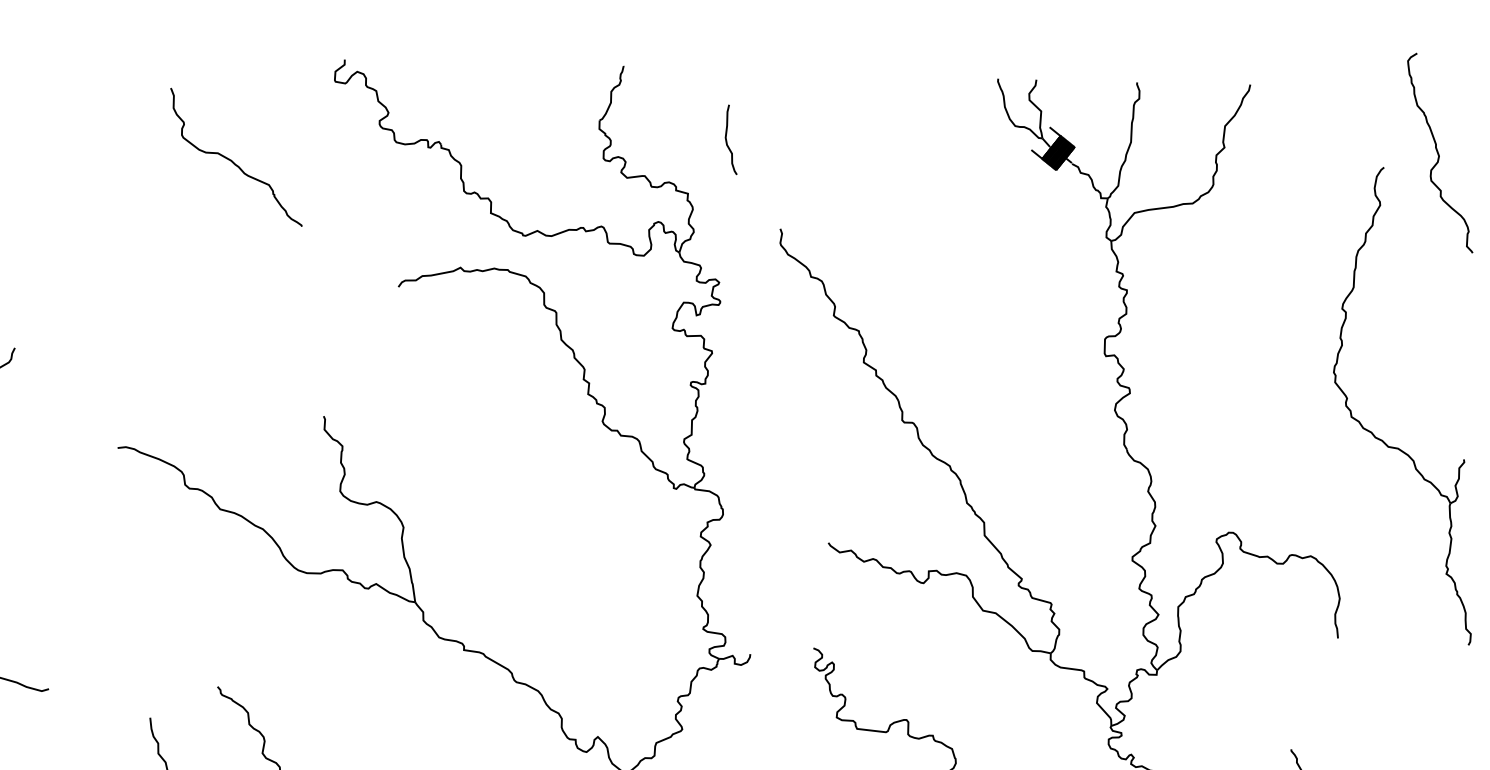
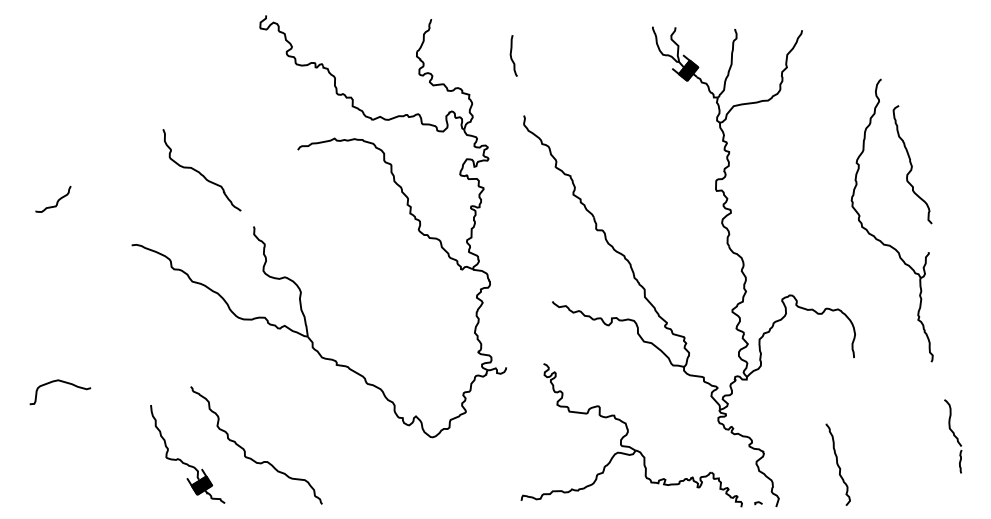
curve: (727, 139) -> (511, 55), moved
curve: (1439, 152) -> (912, 164), moved
curve: (232, 159) -> (199, 171), moved

